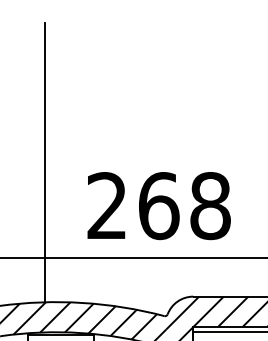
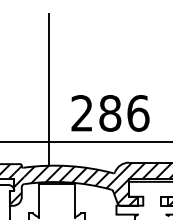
text: (185, 206) -> (124, 113), 268 -> 286

